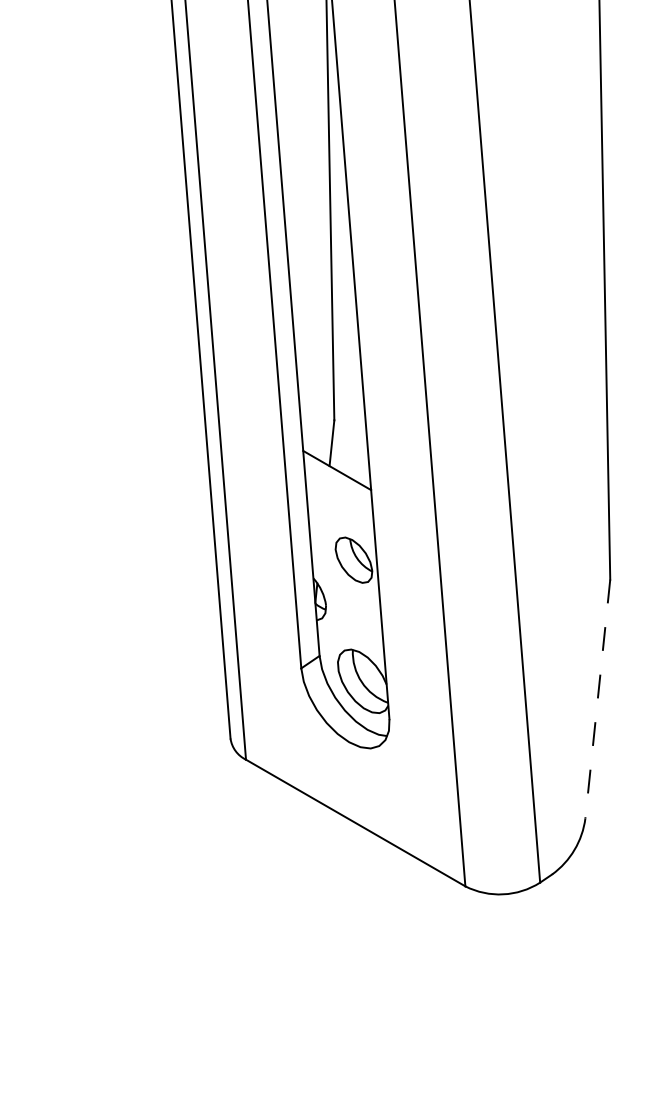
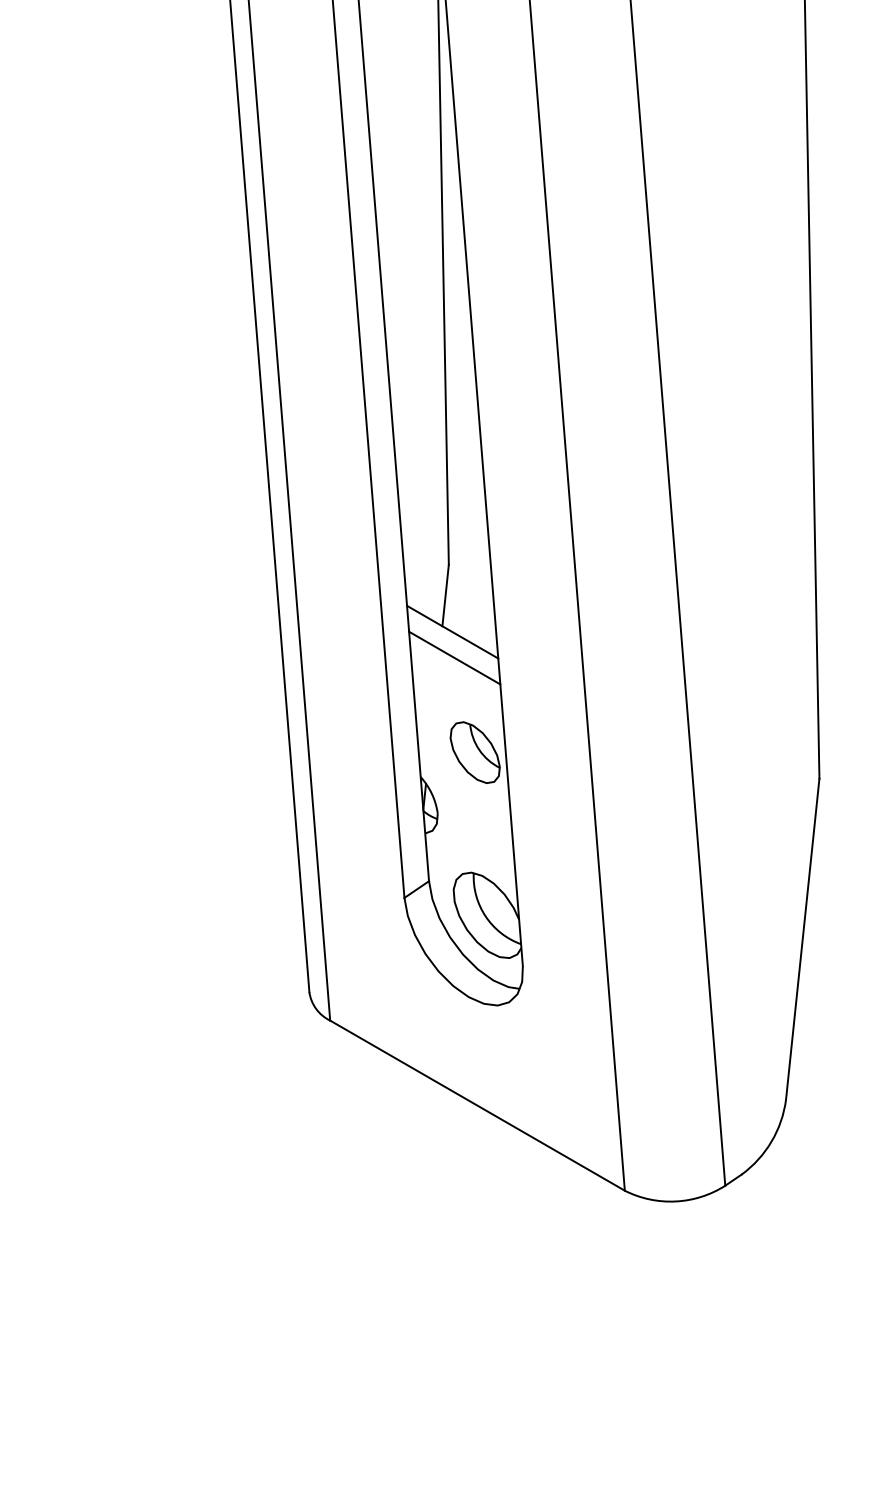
line: (338, 489) -> (454, 657), added
line: (597, 699) -> (802, 939), dashed -> solid

